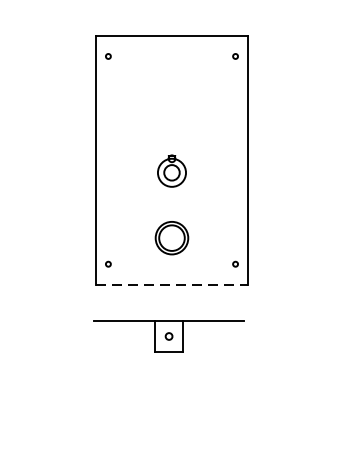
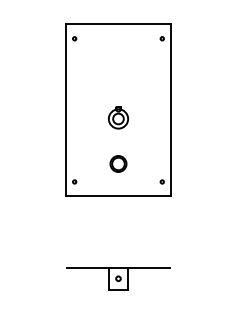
circle: (172, 237) -> (118, 163), size x0.71
line: (172, 285) -> (118, 196), dashed -> solid
part: (169, 336) -> (118, 278), moved

